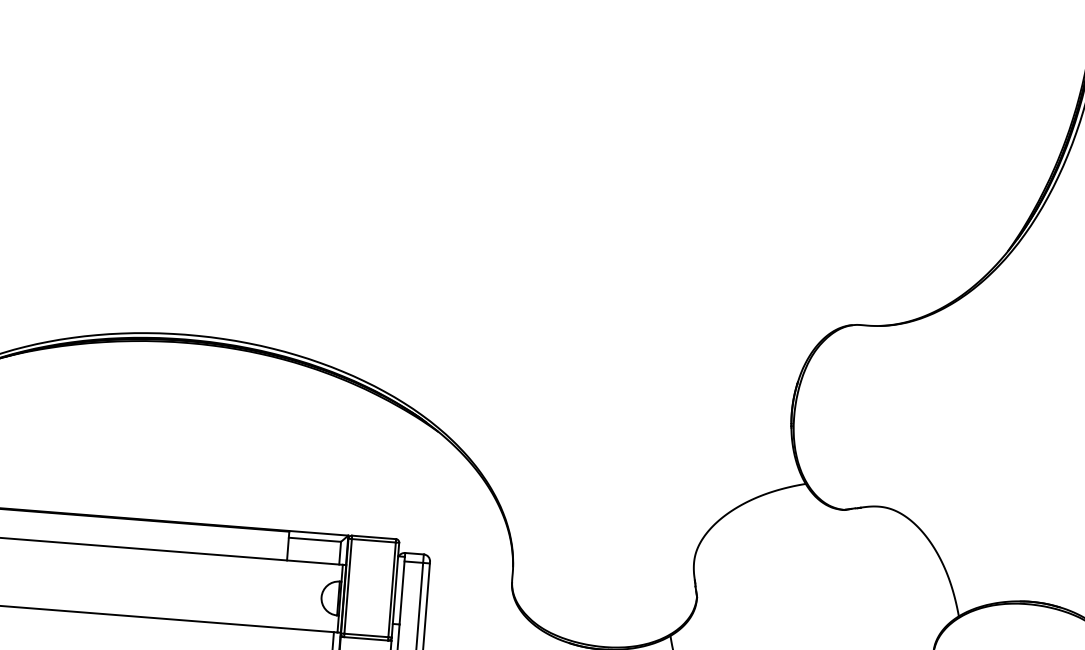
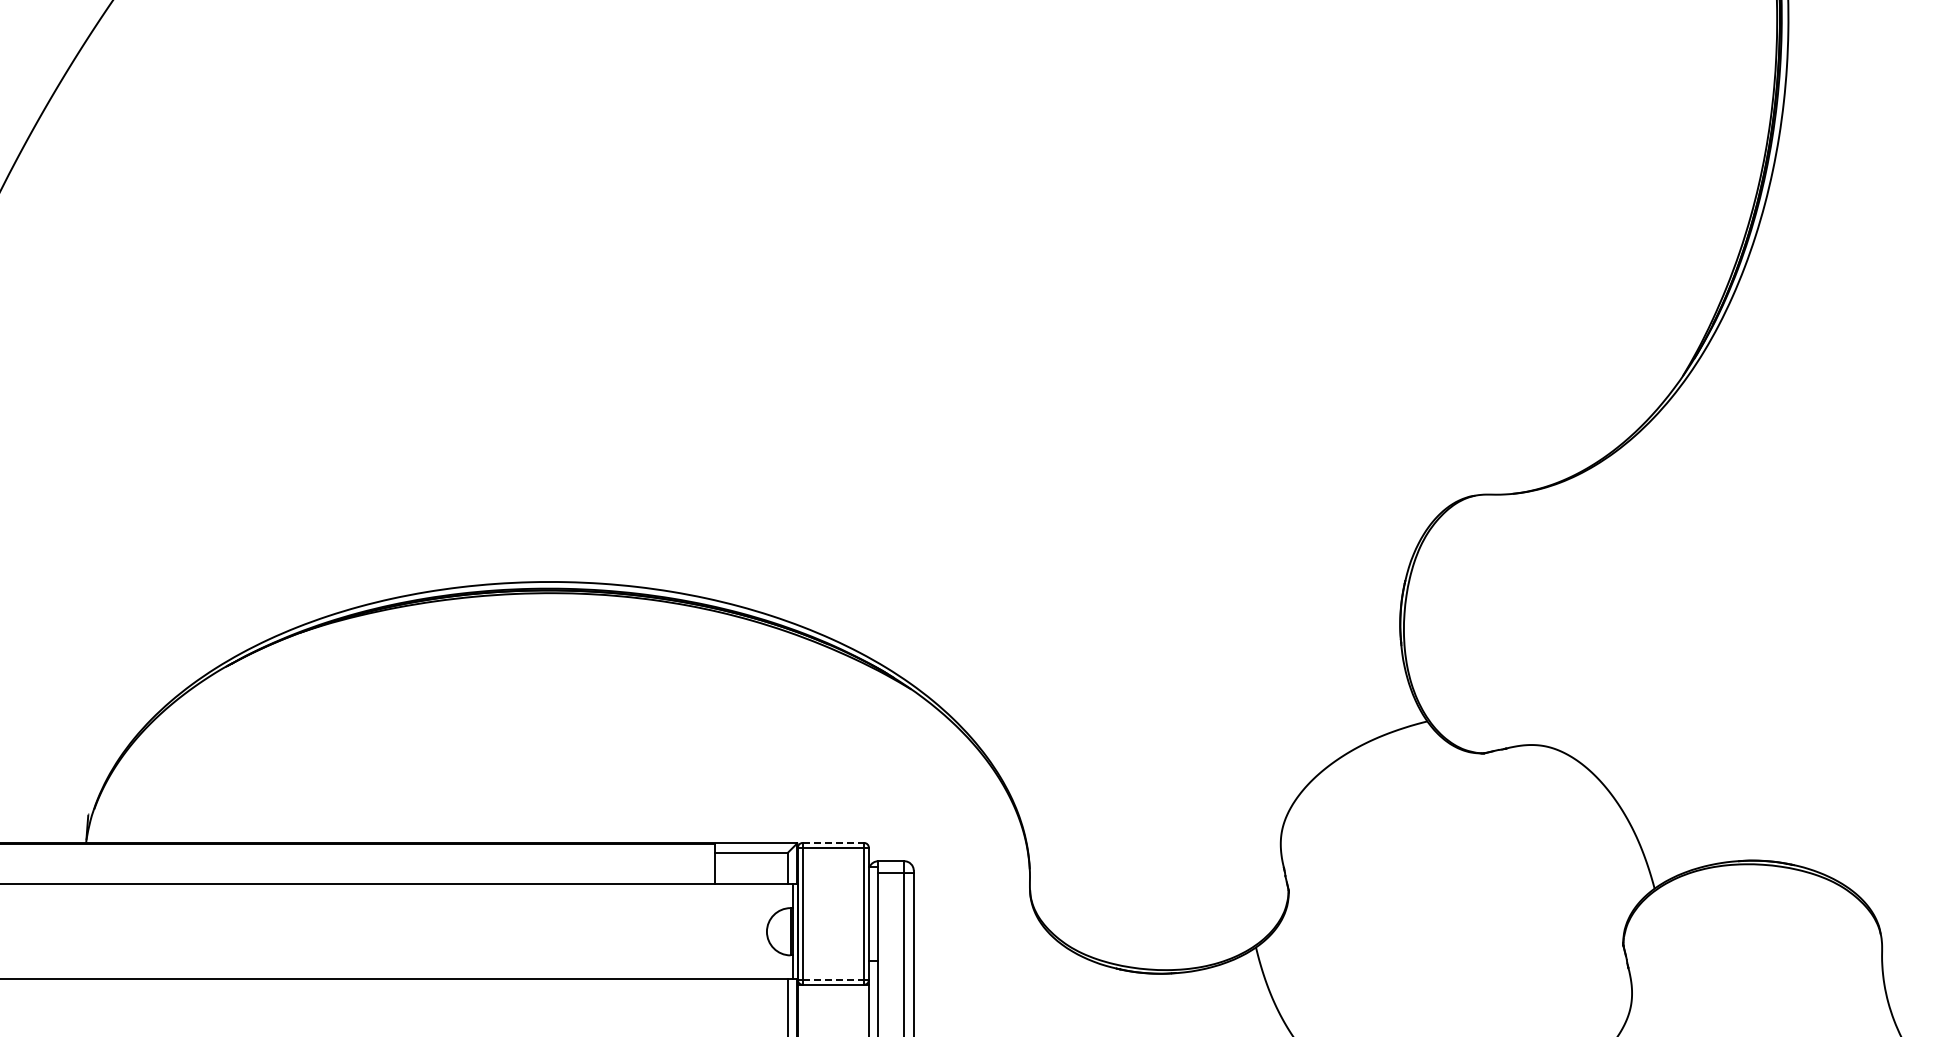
line: (374, 537) -> (833, 842), solid -> dashed
line: (366, 635) -> (833, 980), solid -> dashed

